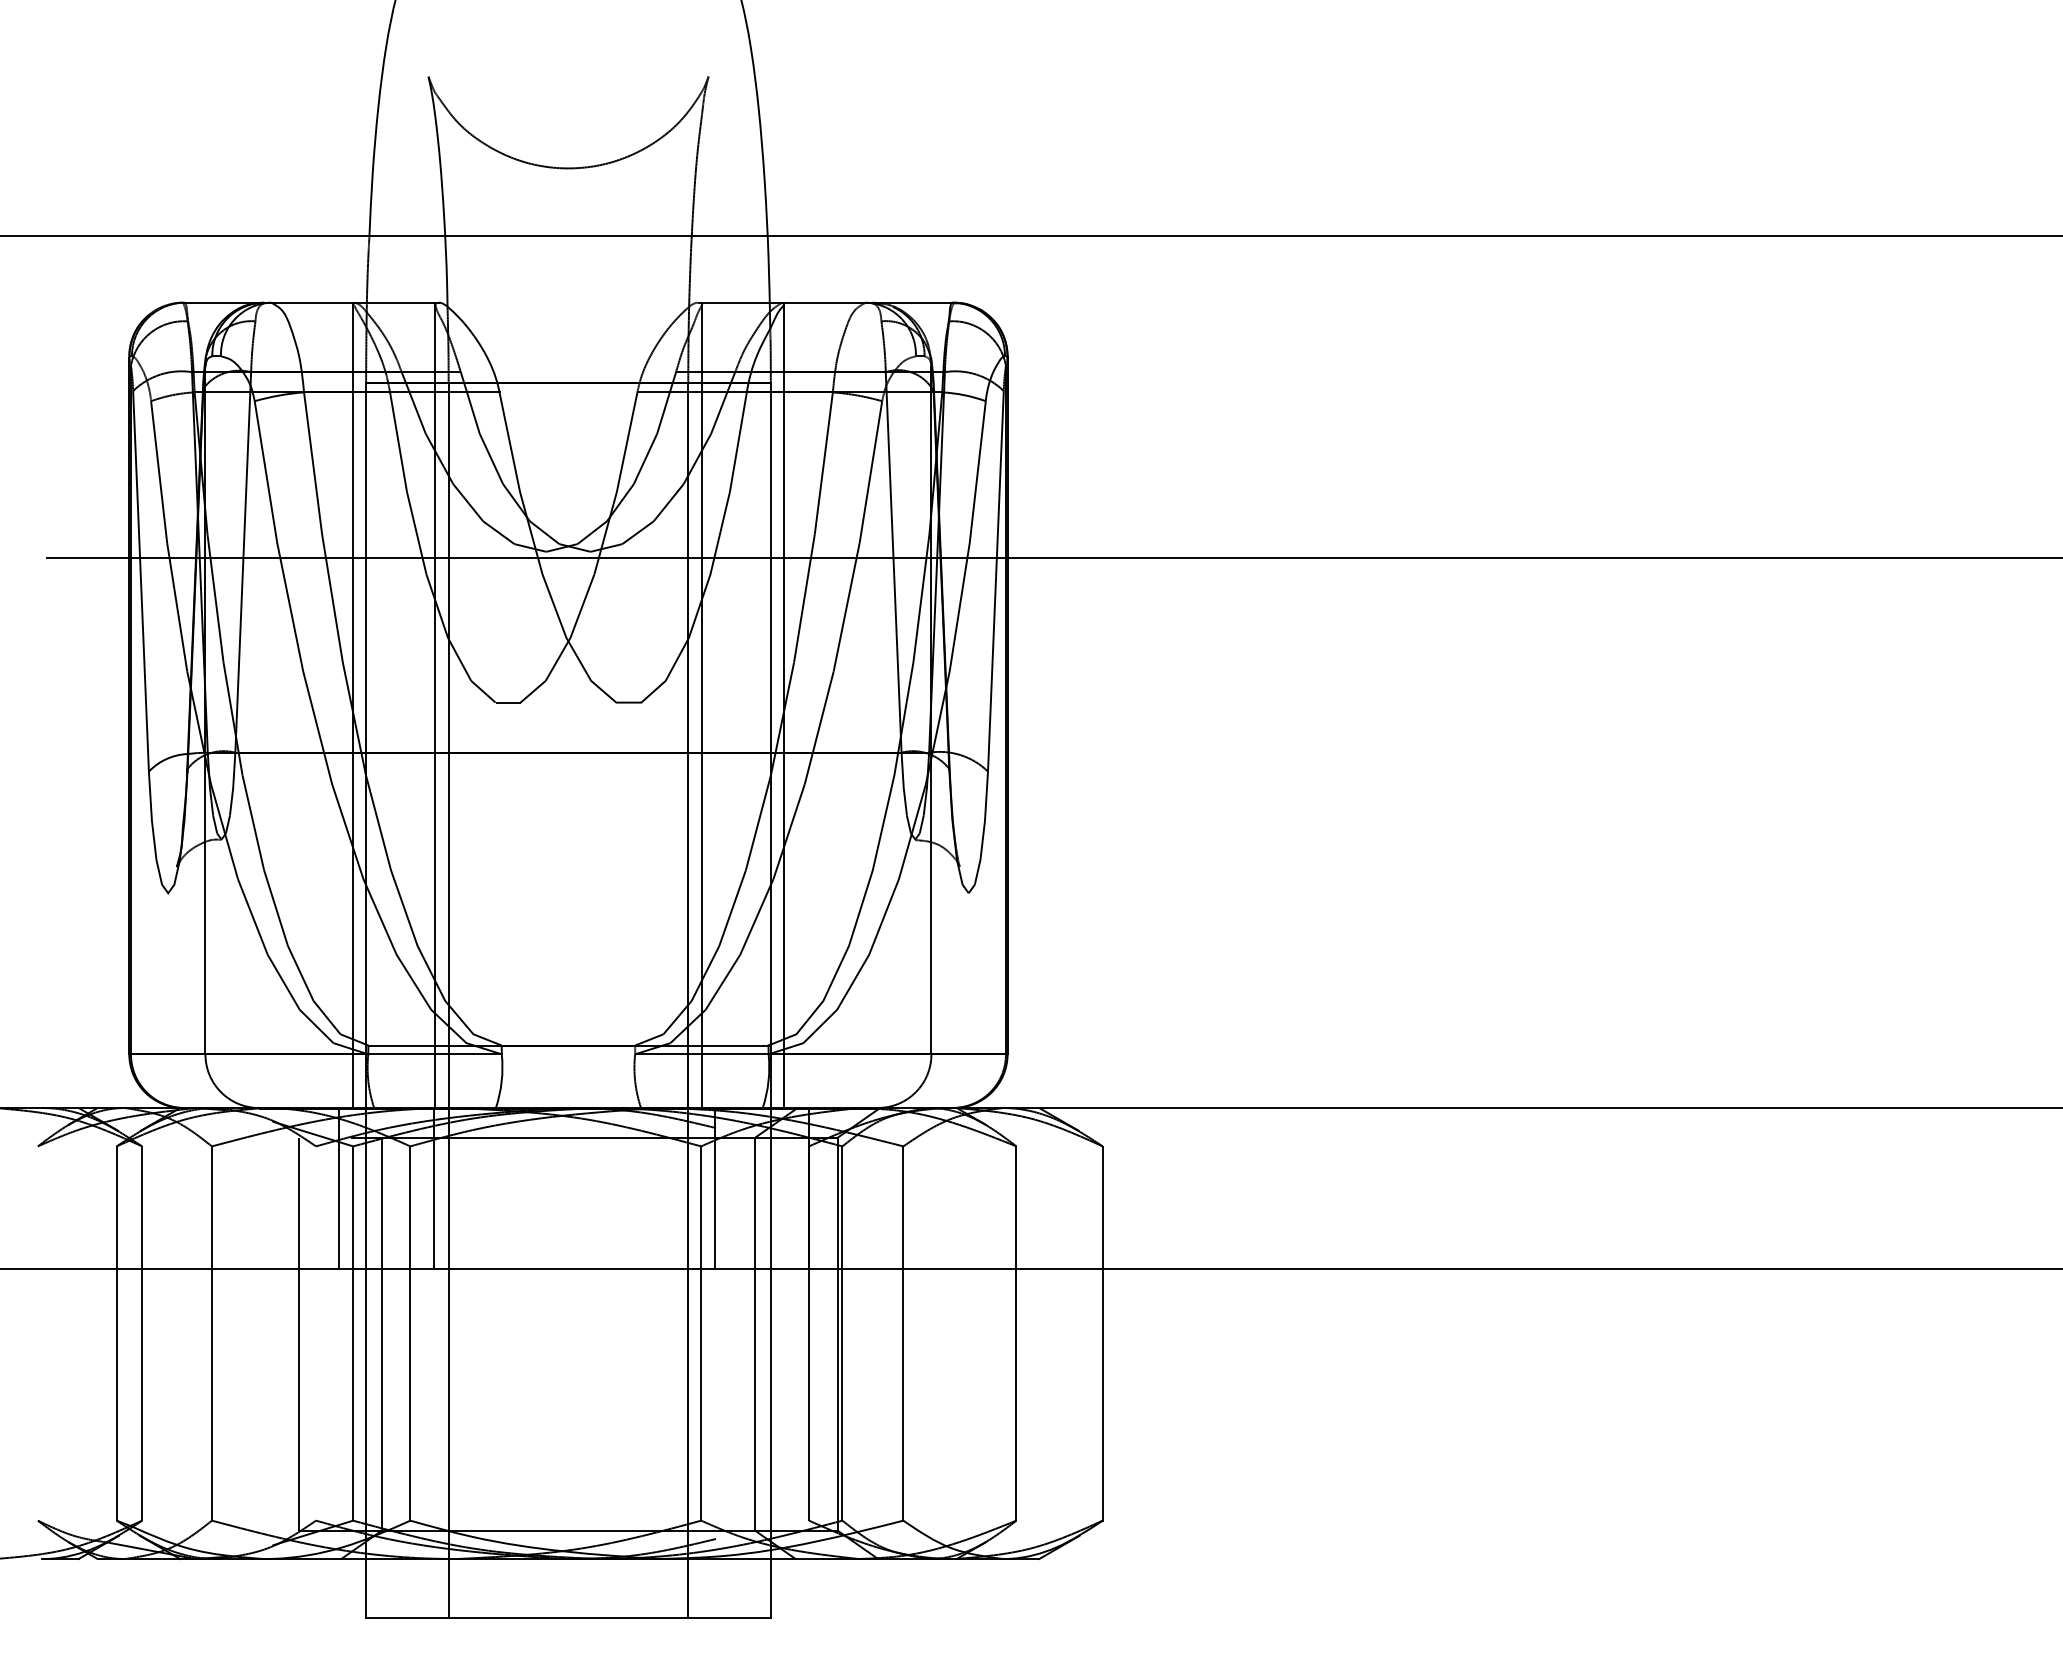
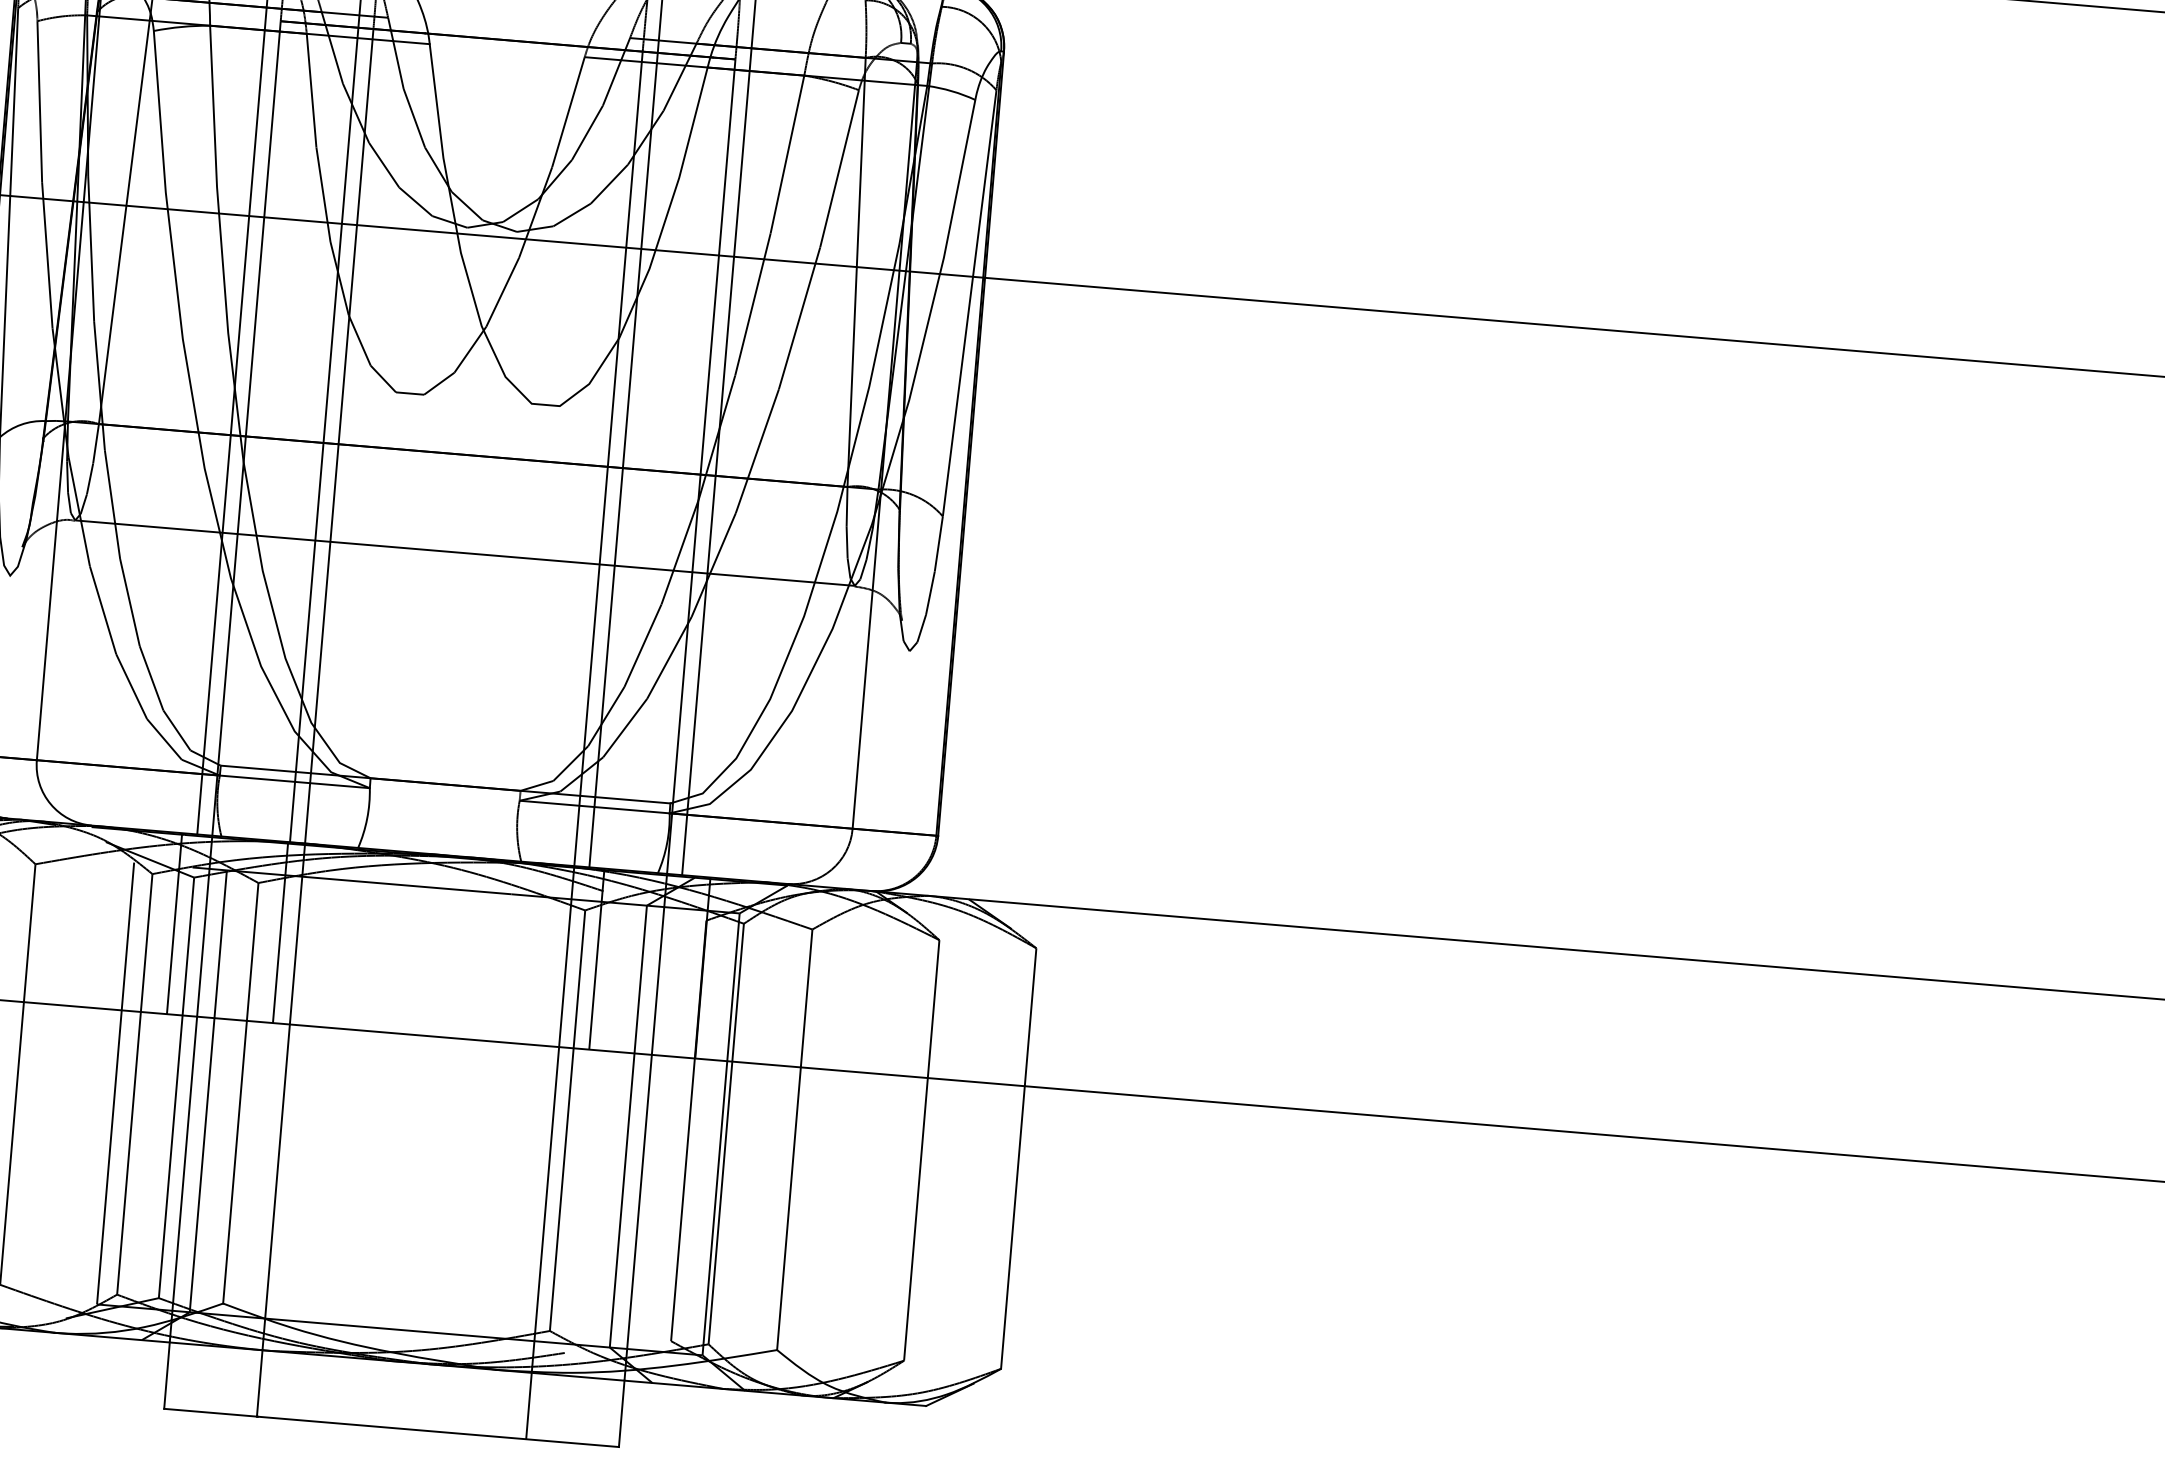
line: (568, 839) -> (465, 553), added
line: (316, 1333) -> (135, 1084), added

